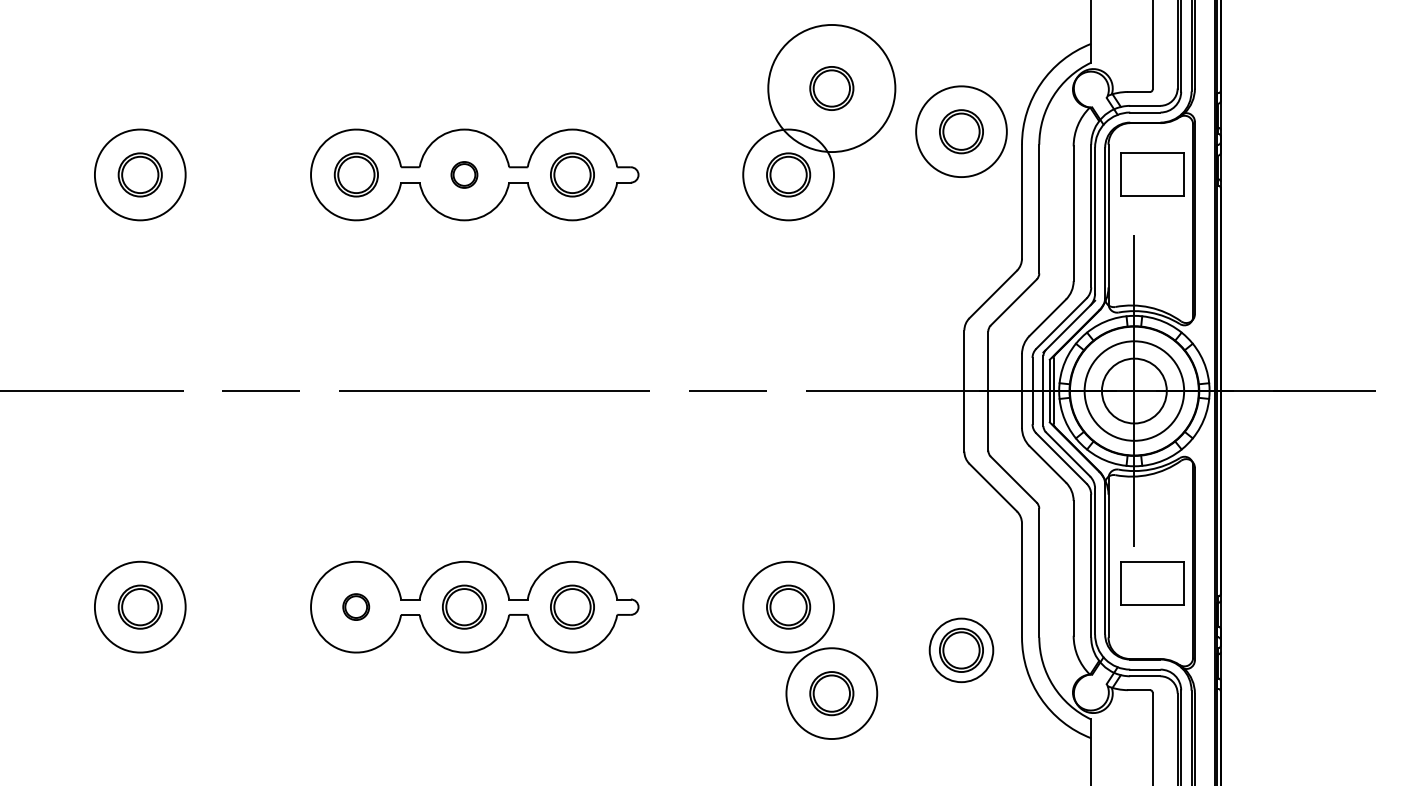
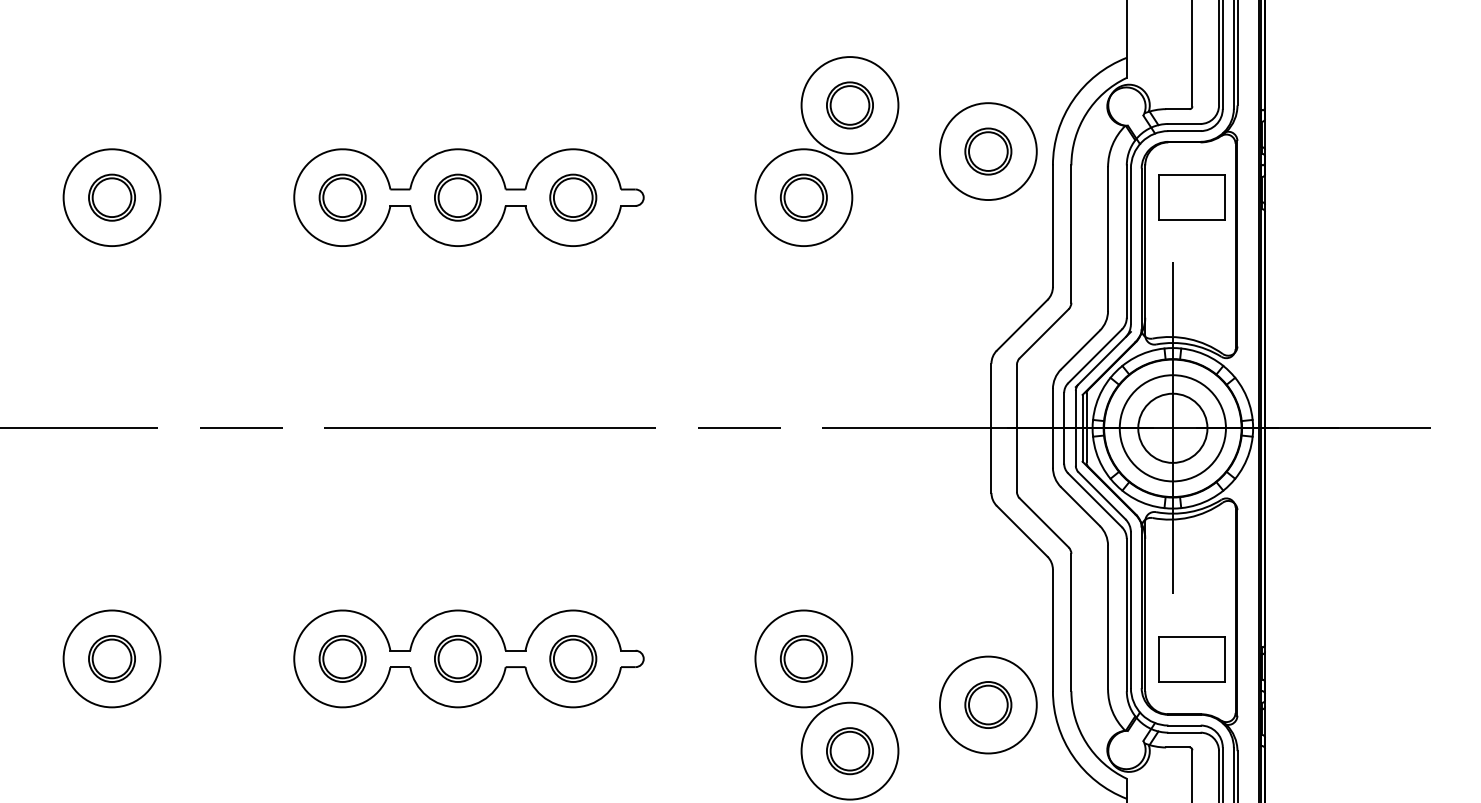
circle: (831, 88) -> (849, 105), size x0.71
part: (464, 174) -> (458, 197), size x1.67
part: (1152, 583) -> (1192, 659), moved
part: (355, 606) -> (341, 658), size x1.67
circle: (961, 650) -> (988, 705), size x1.43

